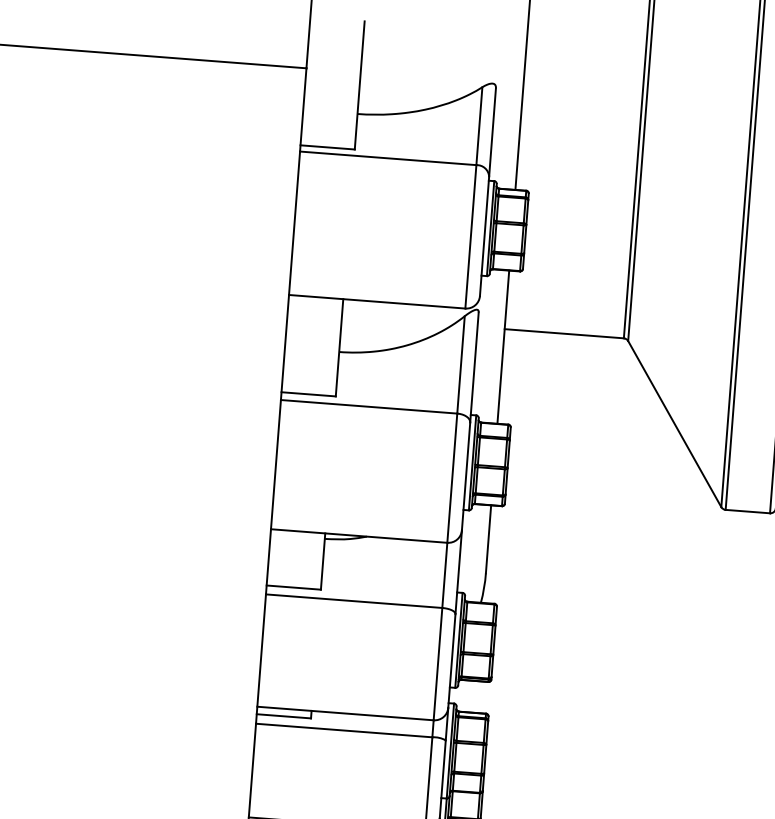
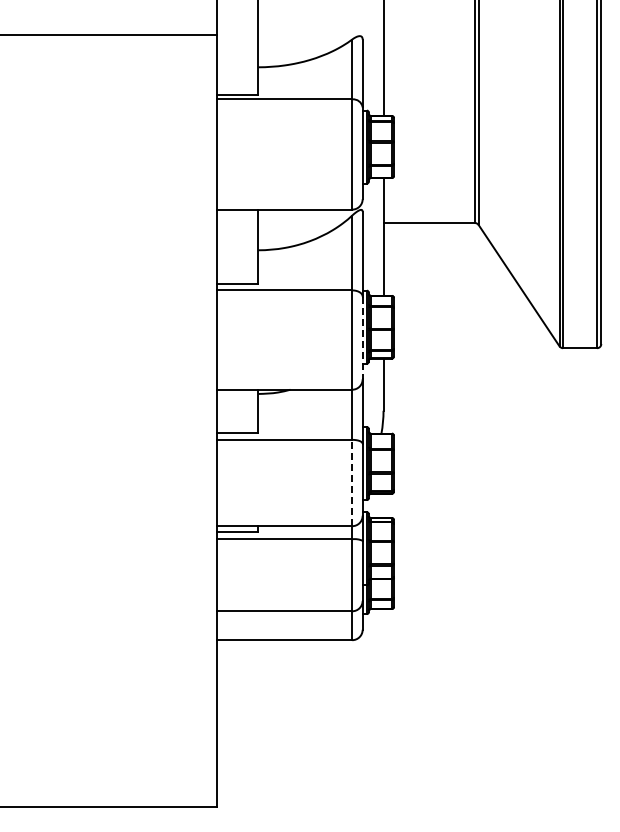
line: (465, 477) -> (362, 338), solid -> dashed
line: (438, 663) -> (352, 482), solid -> dashed

